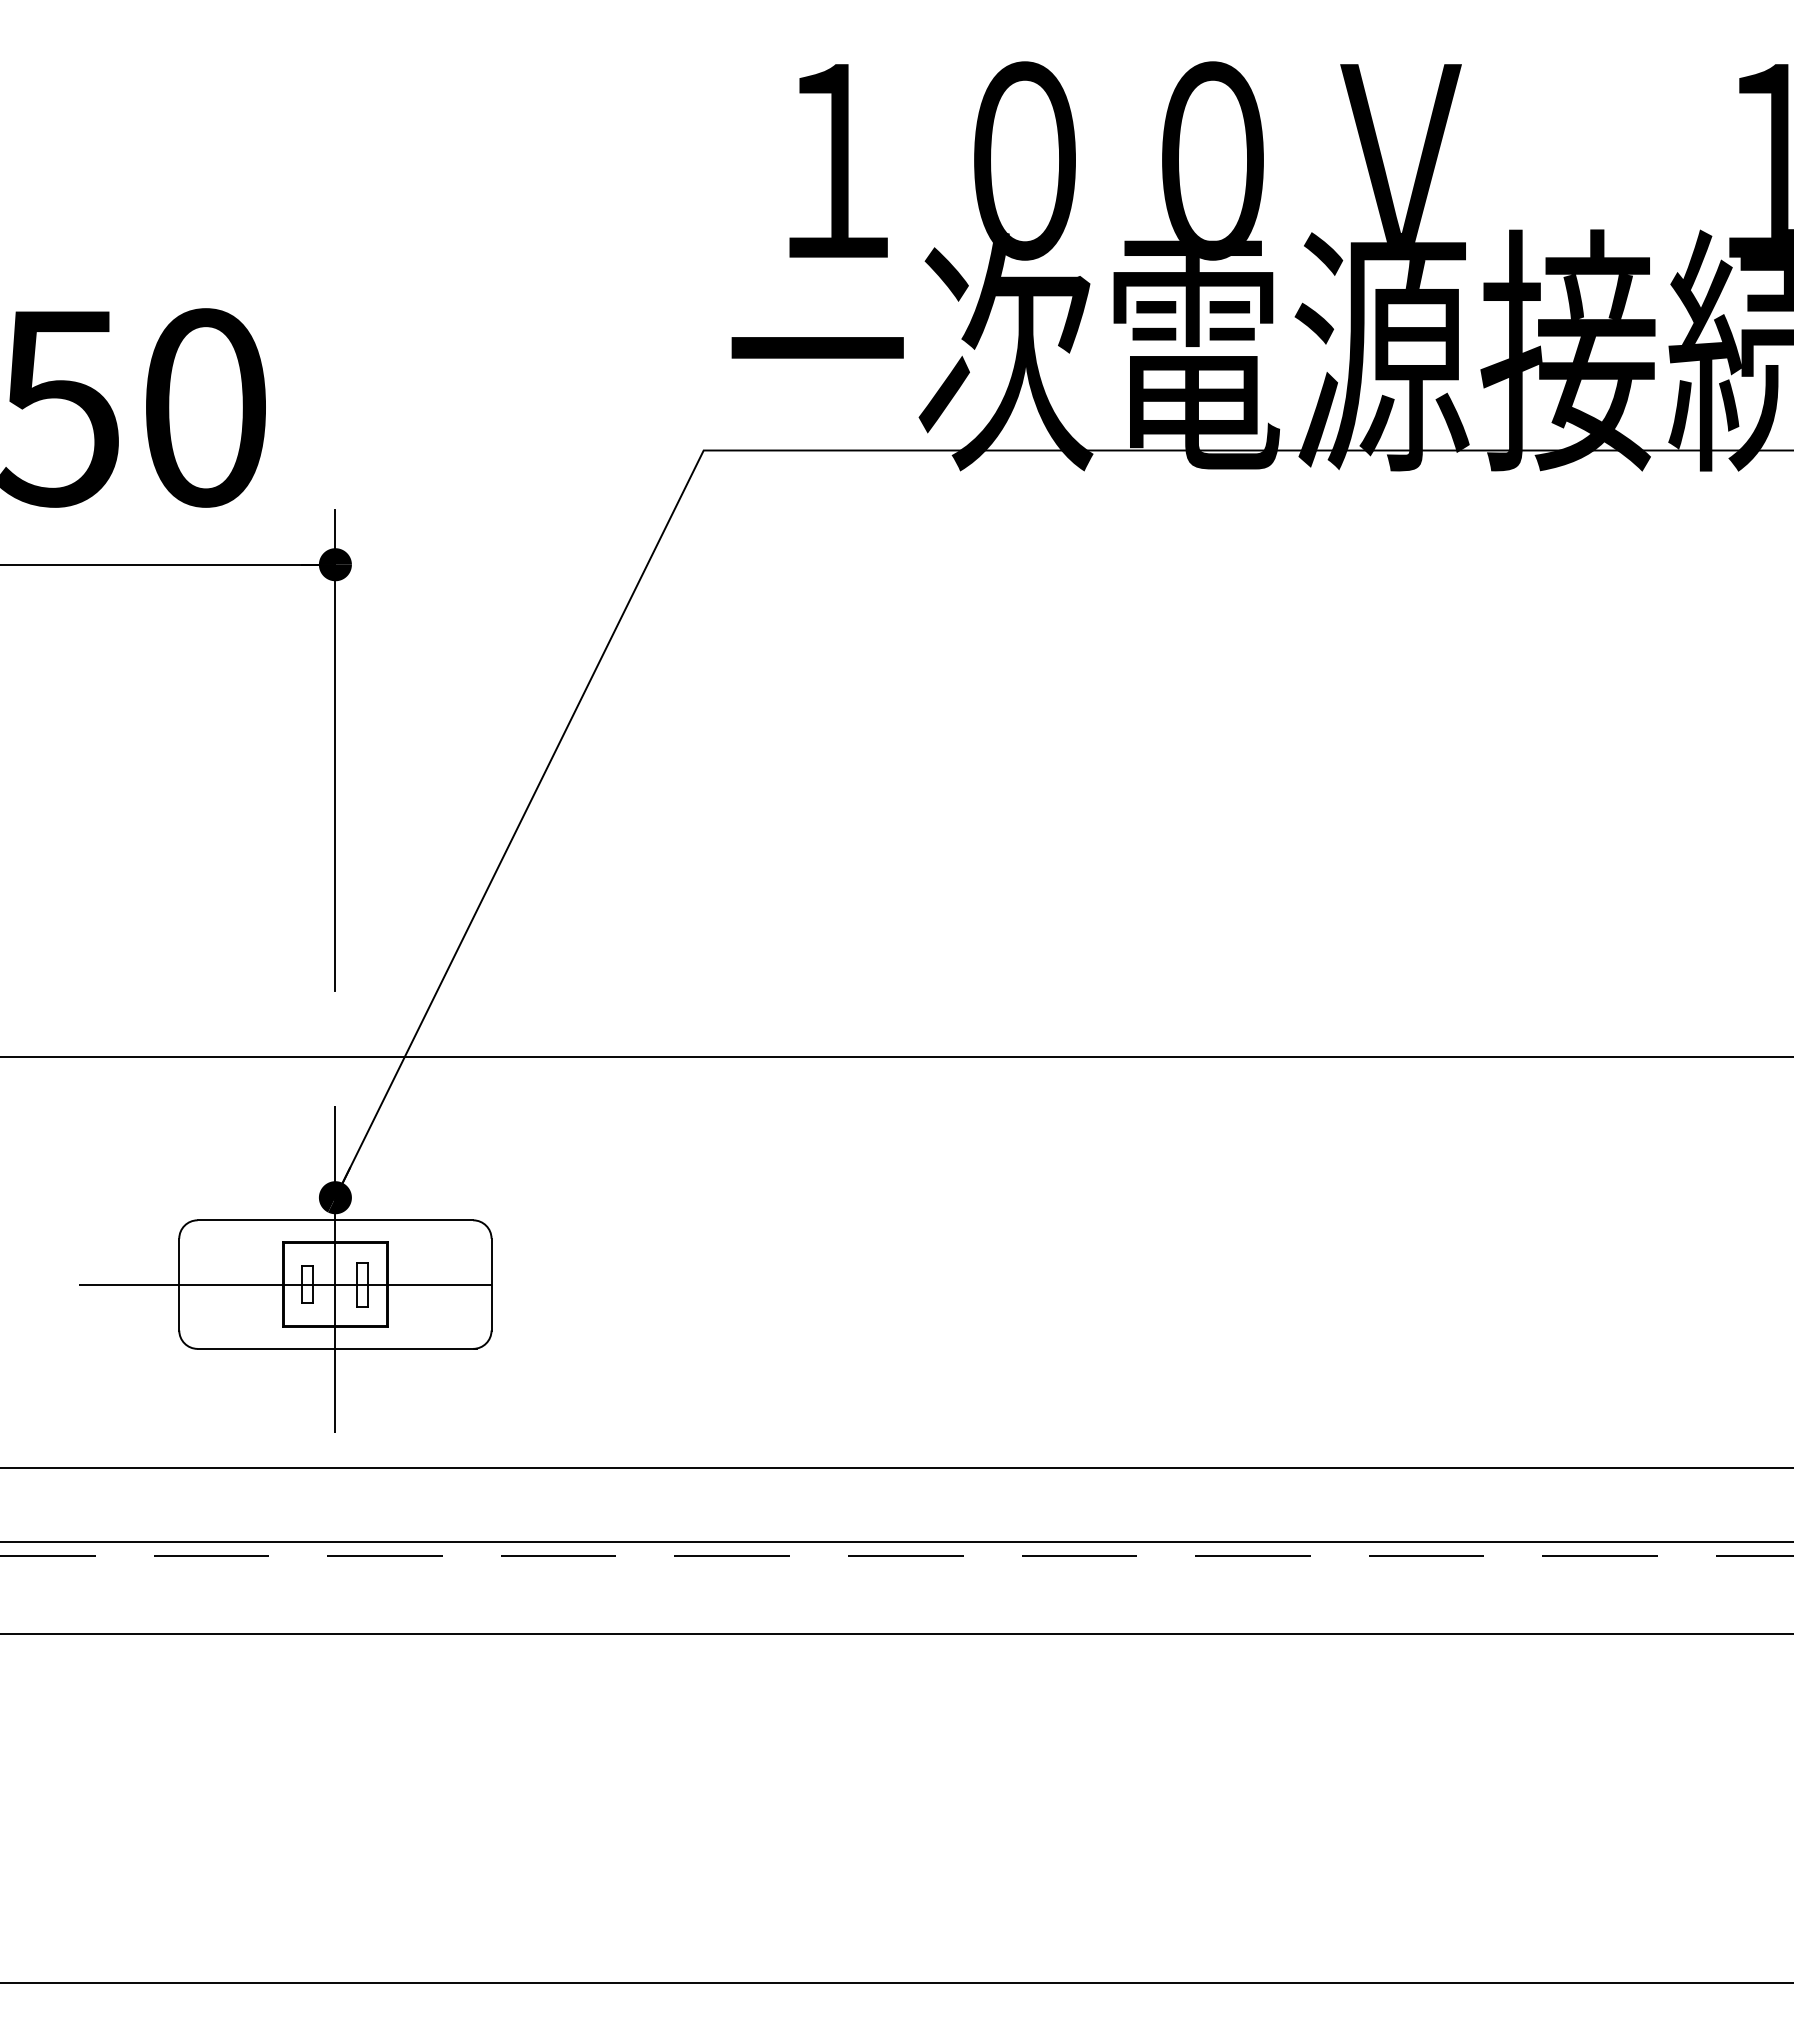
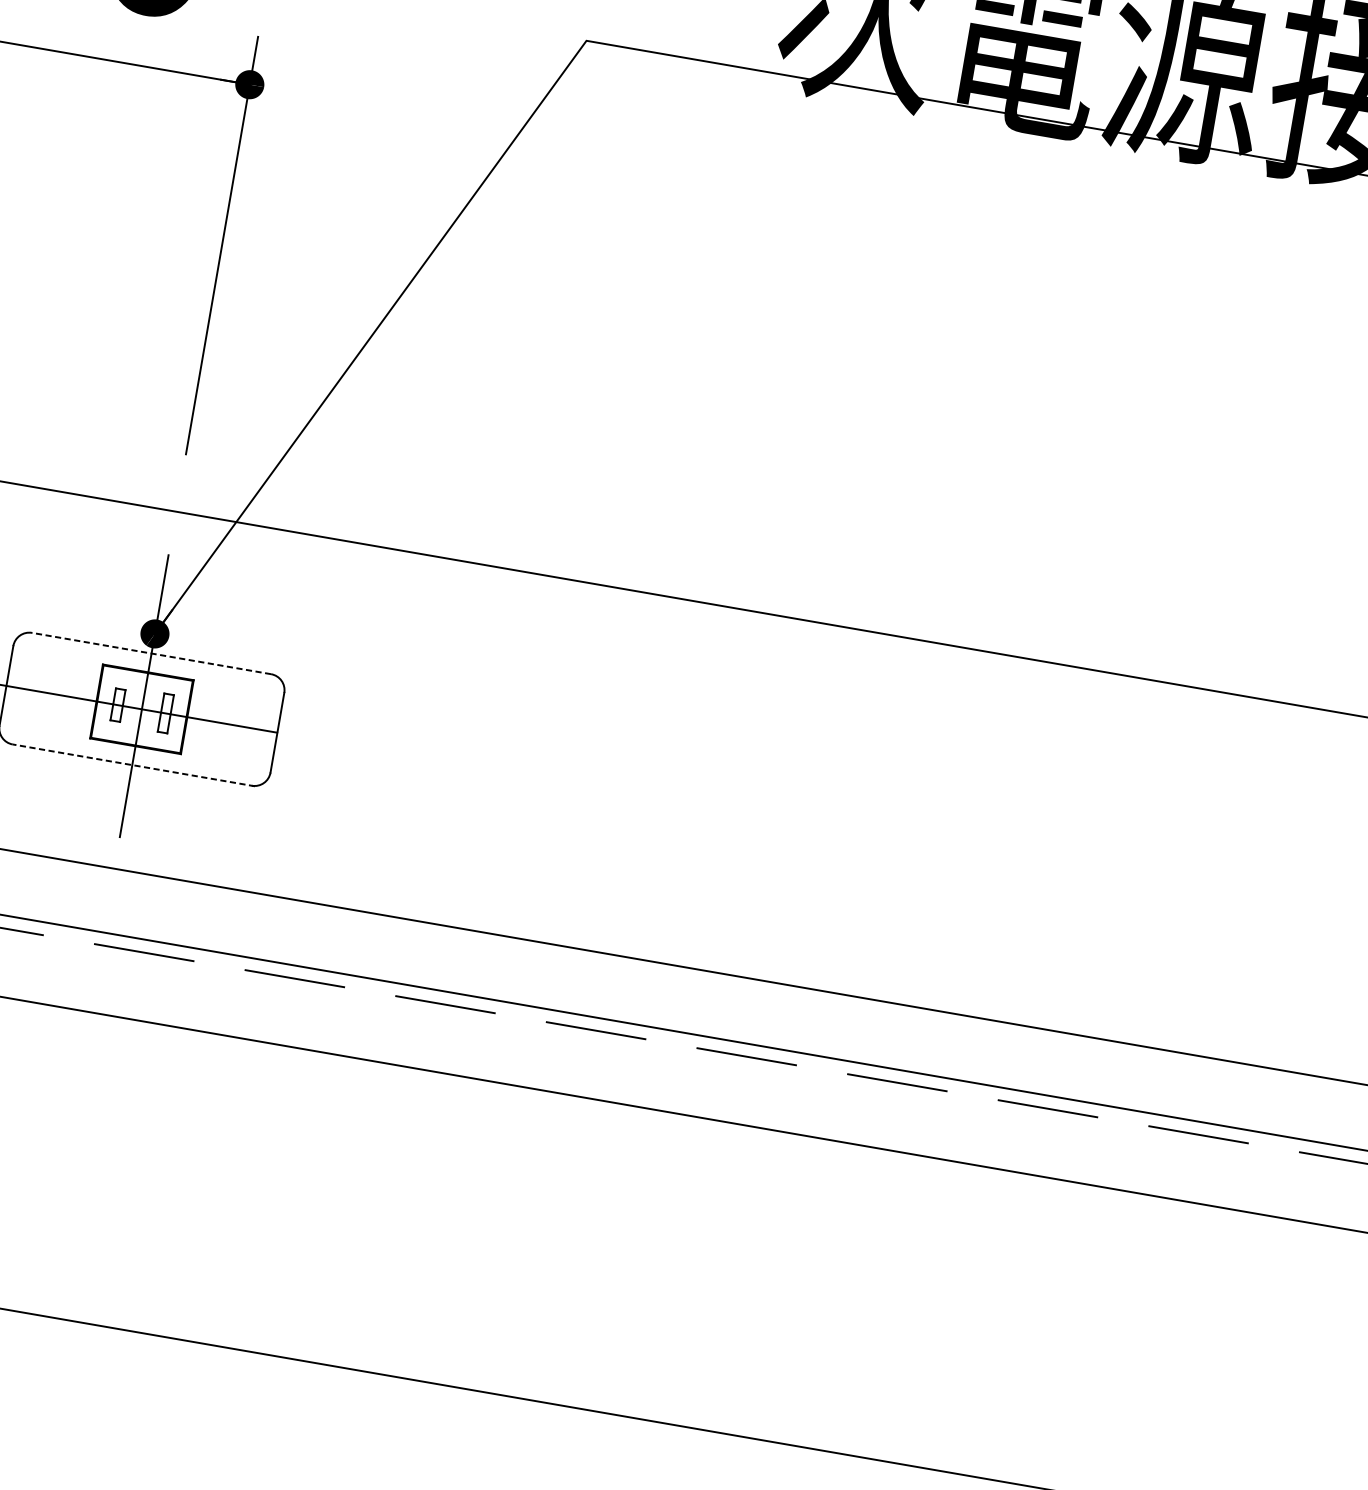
line: (335, 1220) -> (151, 653), solid -> dashed
line: (337, 1348) -> (134, 765), solid -> dashed

